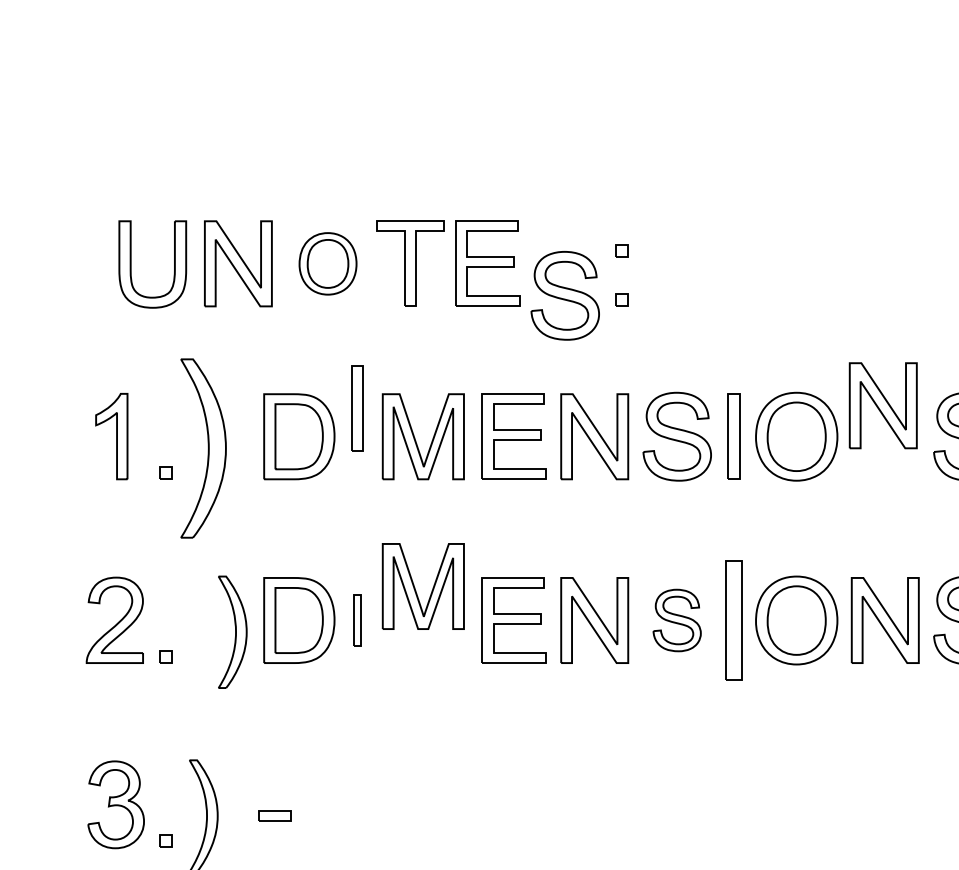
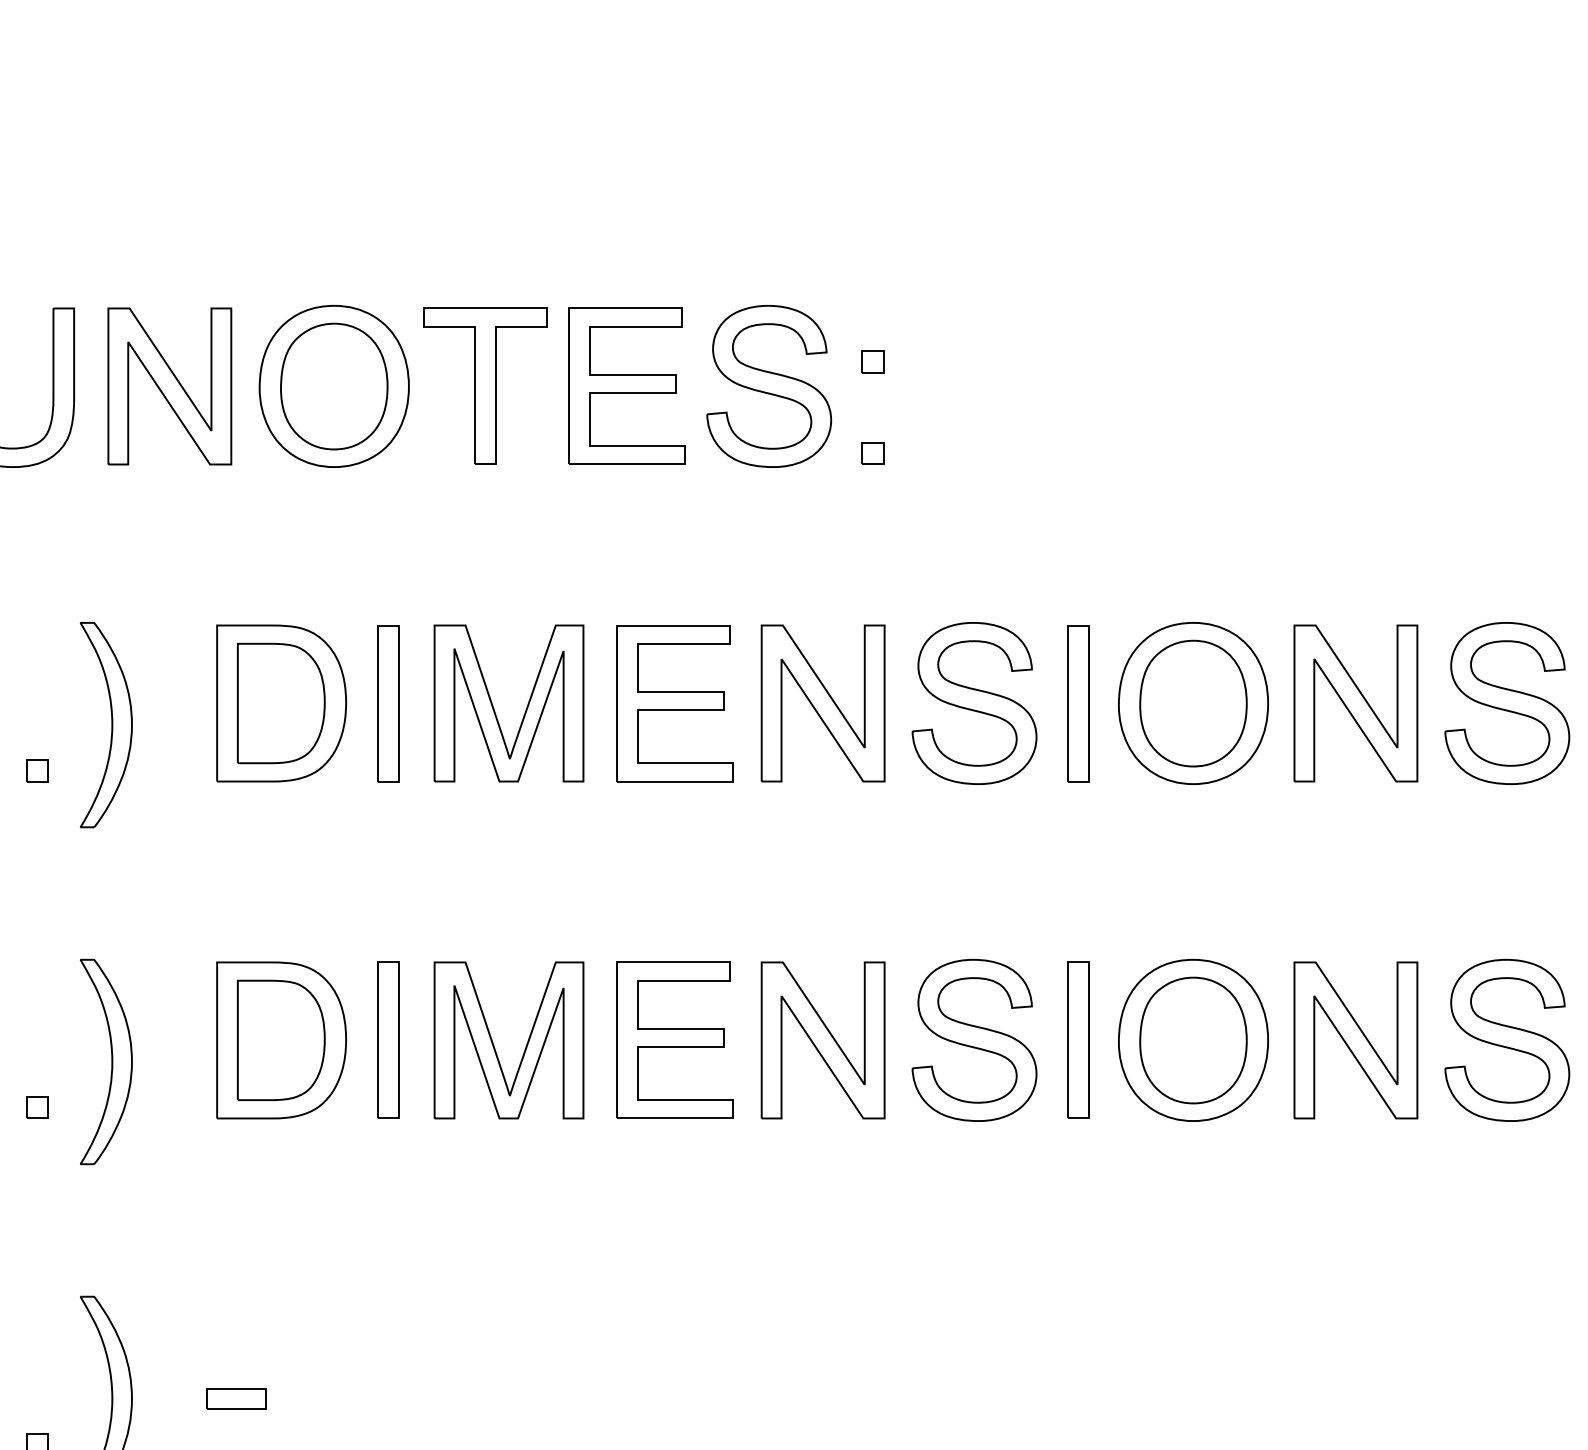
part: (327, 263) -> (333, 385), size x1.43
part: (564, 295) -> (767, 385), moved
part: (882, 405) -> (1354, 703), moved
part: (357, 408) -> (388, 703), moved
part: (203, 448) -> (105, 725), size x0.62
part: (415, 587) -> (494, 1042), moved
part: (357, 620) -> (388, 1040), size x1.67
part: (676, 620) -> (973, 1040), size x1.43
part: (733, 620) -> (1077, 1040), size x0.71
part: (232, 631) -> (105, 1060), moved

